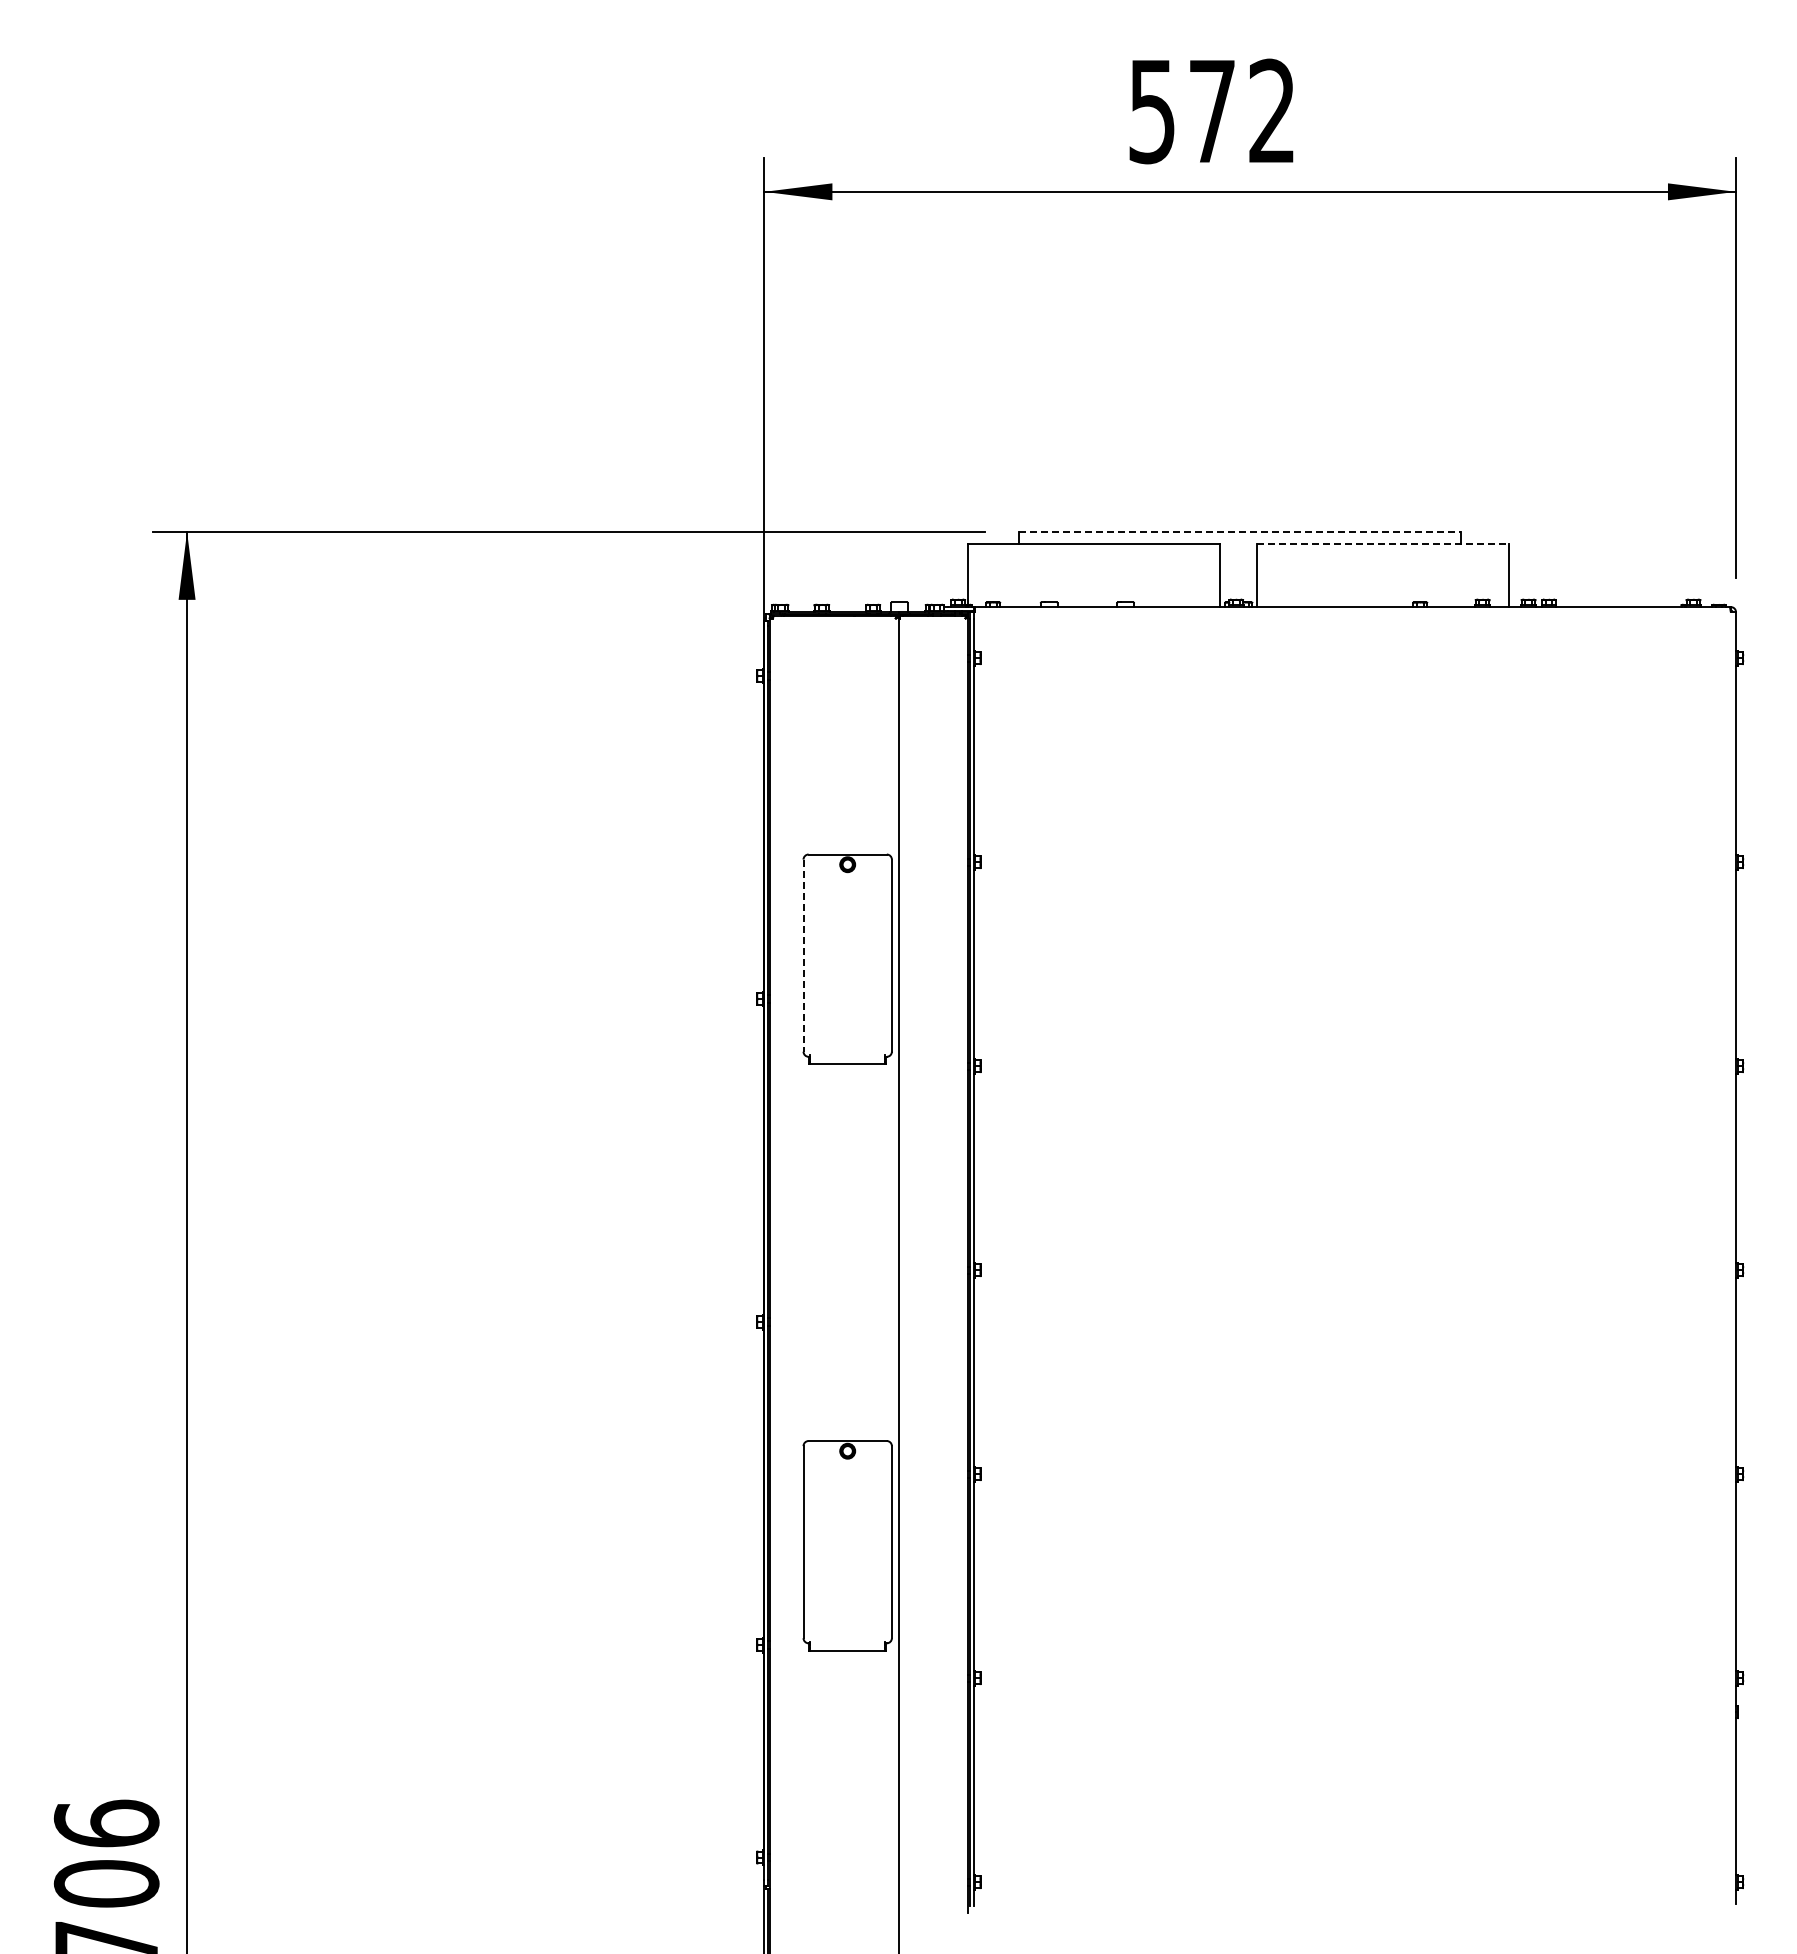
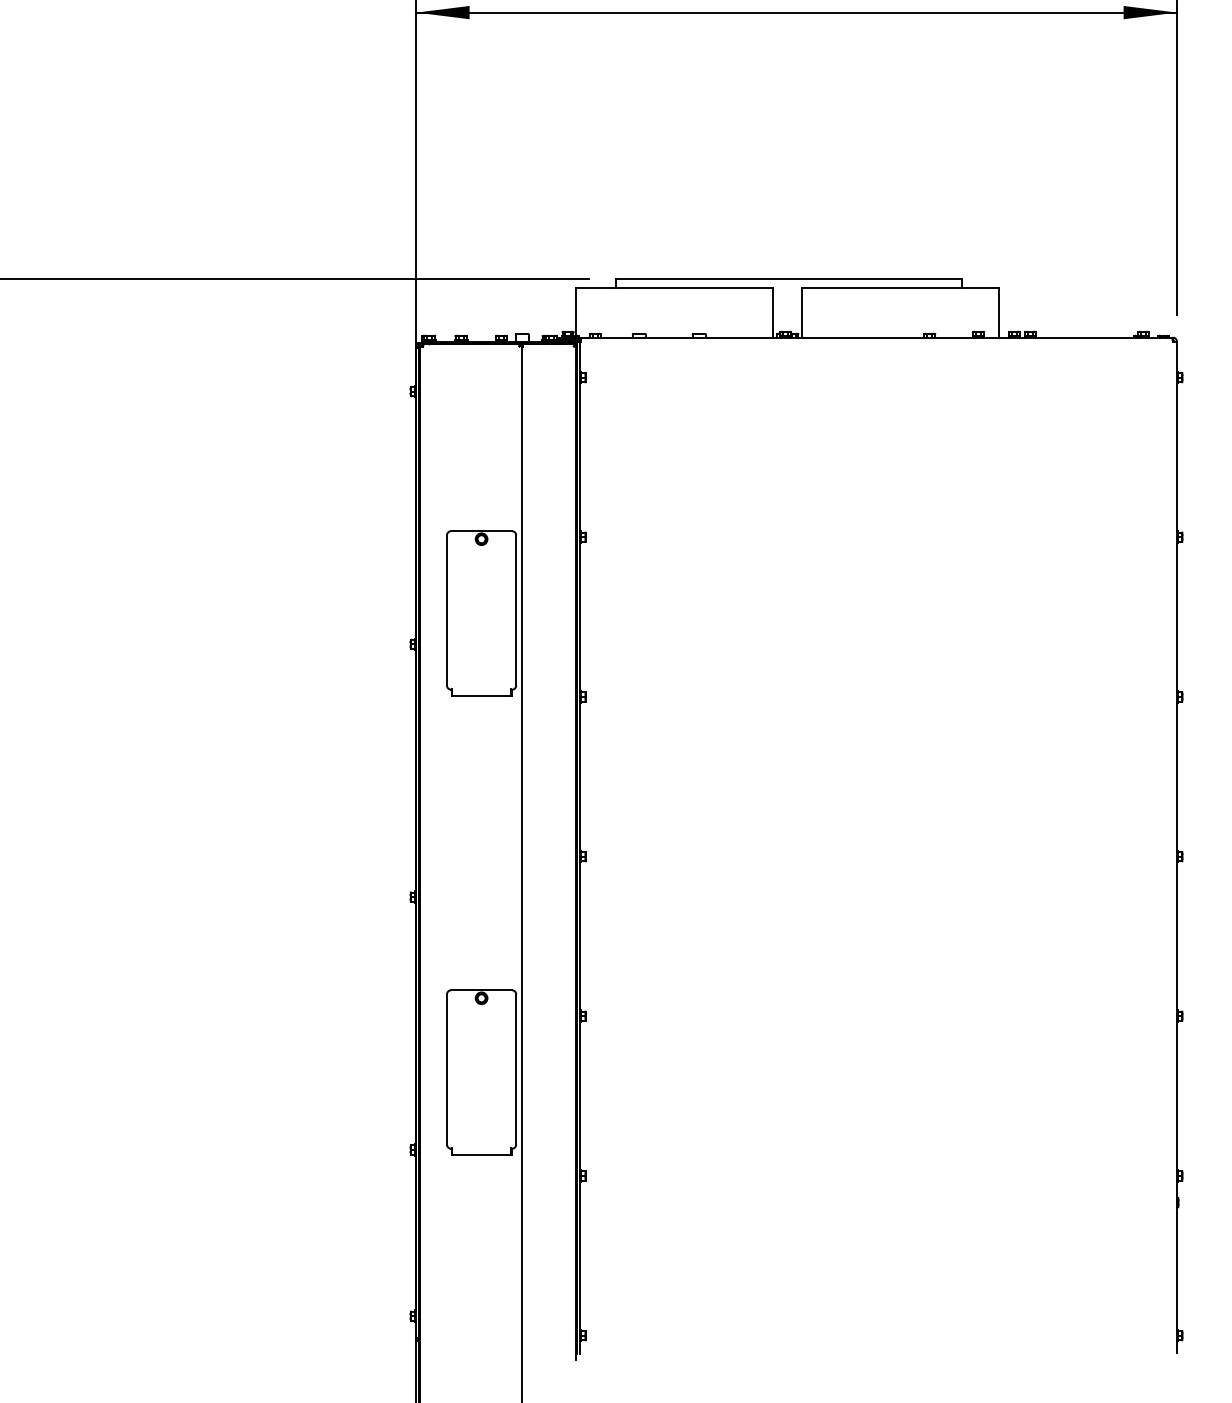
line: (1240, 531) -> (789, 278), dashed -> solid
line: (1383, 544) -> (900, 288), dashed -> solid
line: (803, 956) -> (446, 611), dashed -> solid

